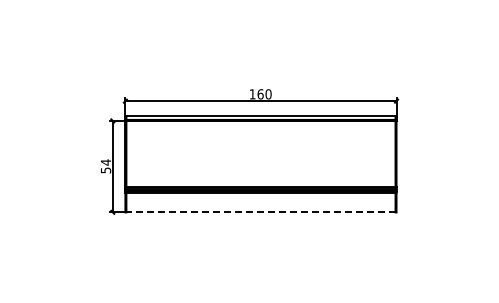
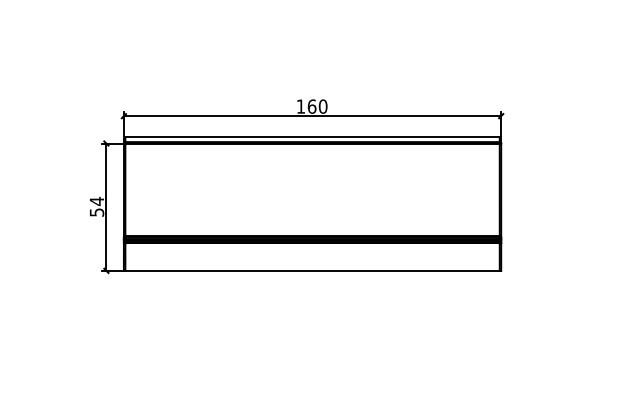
line: (260, 212) -> (311, 271), dashed -> solid

